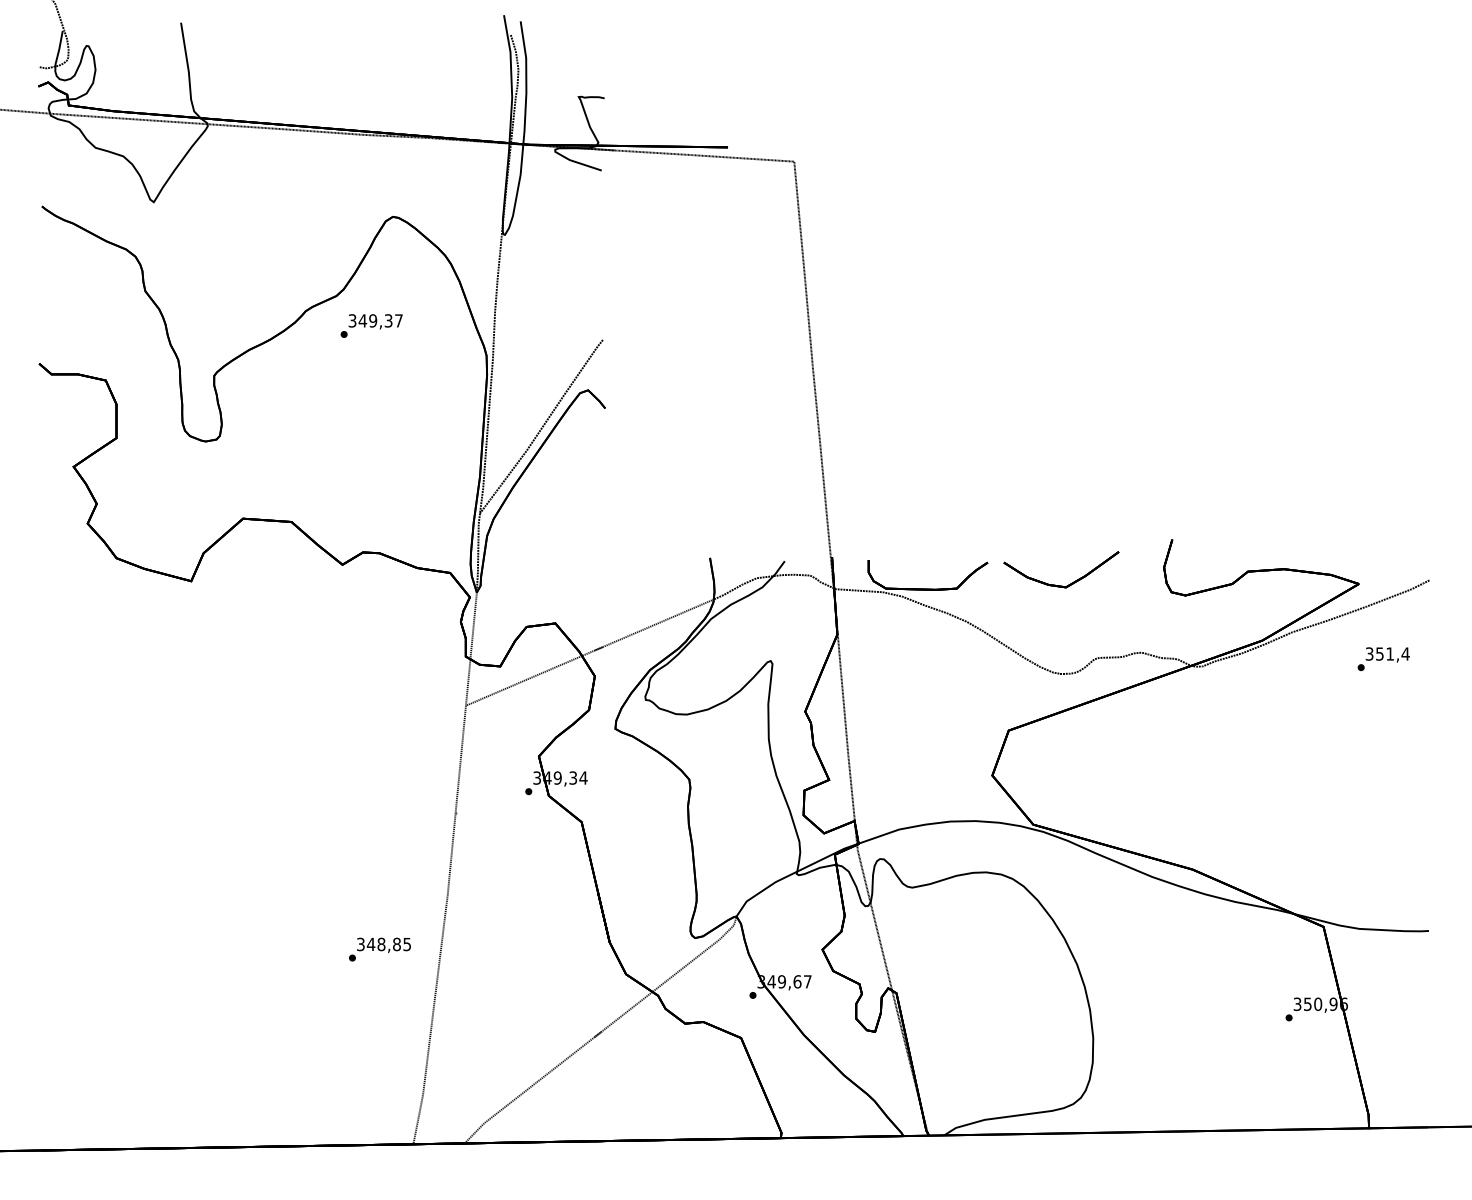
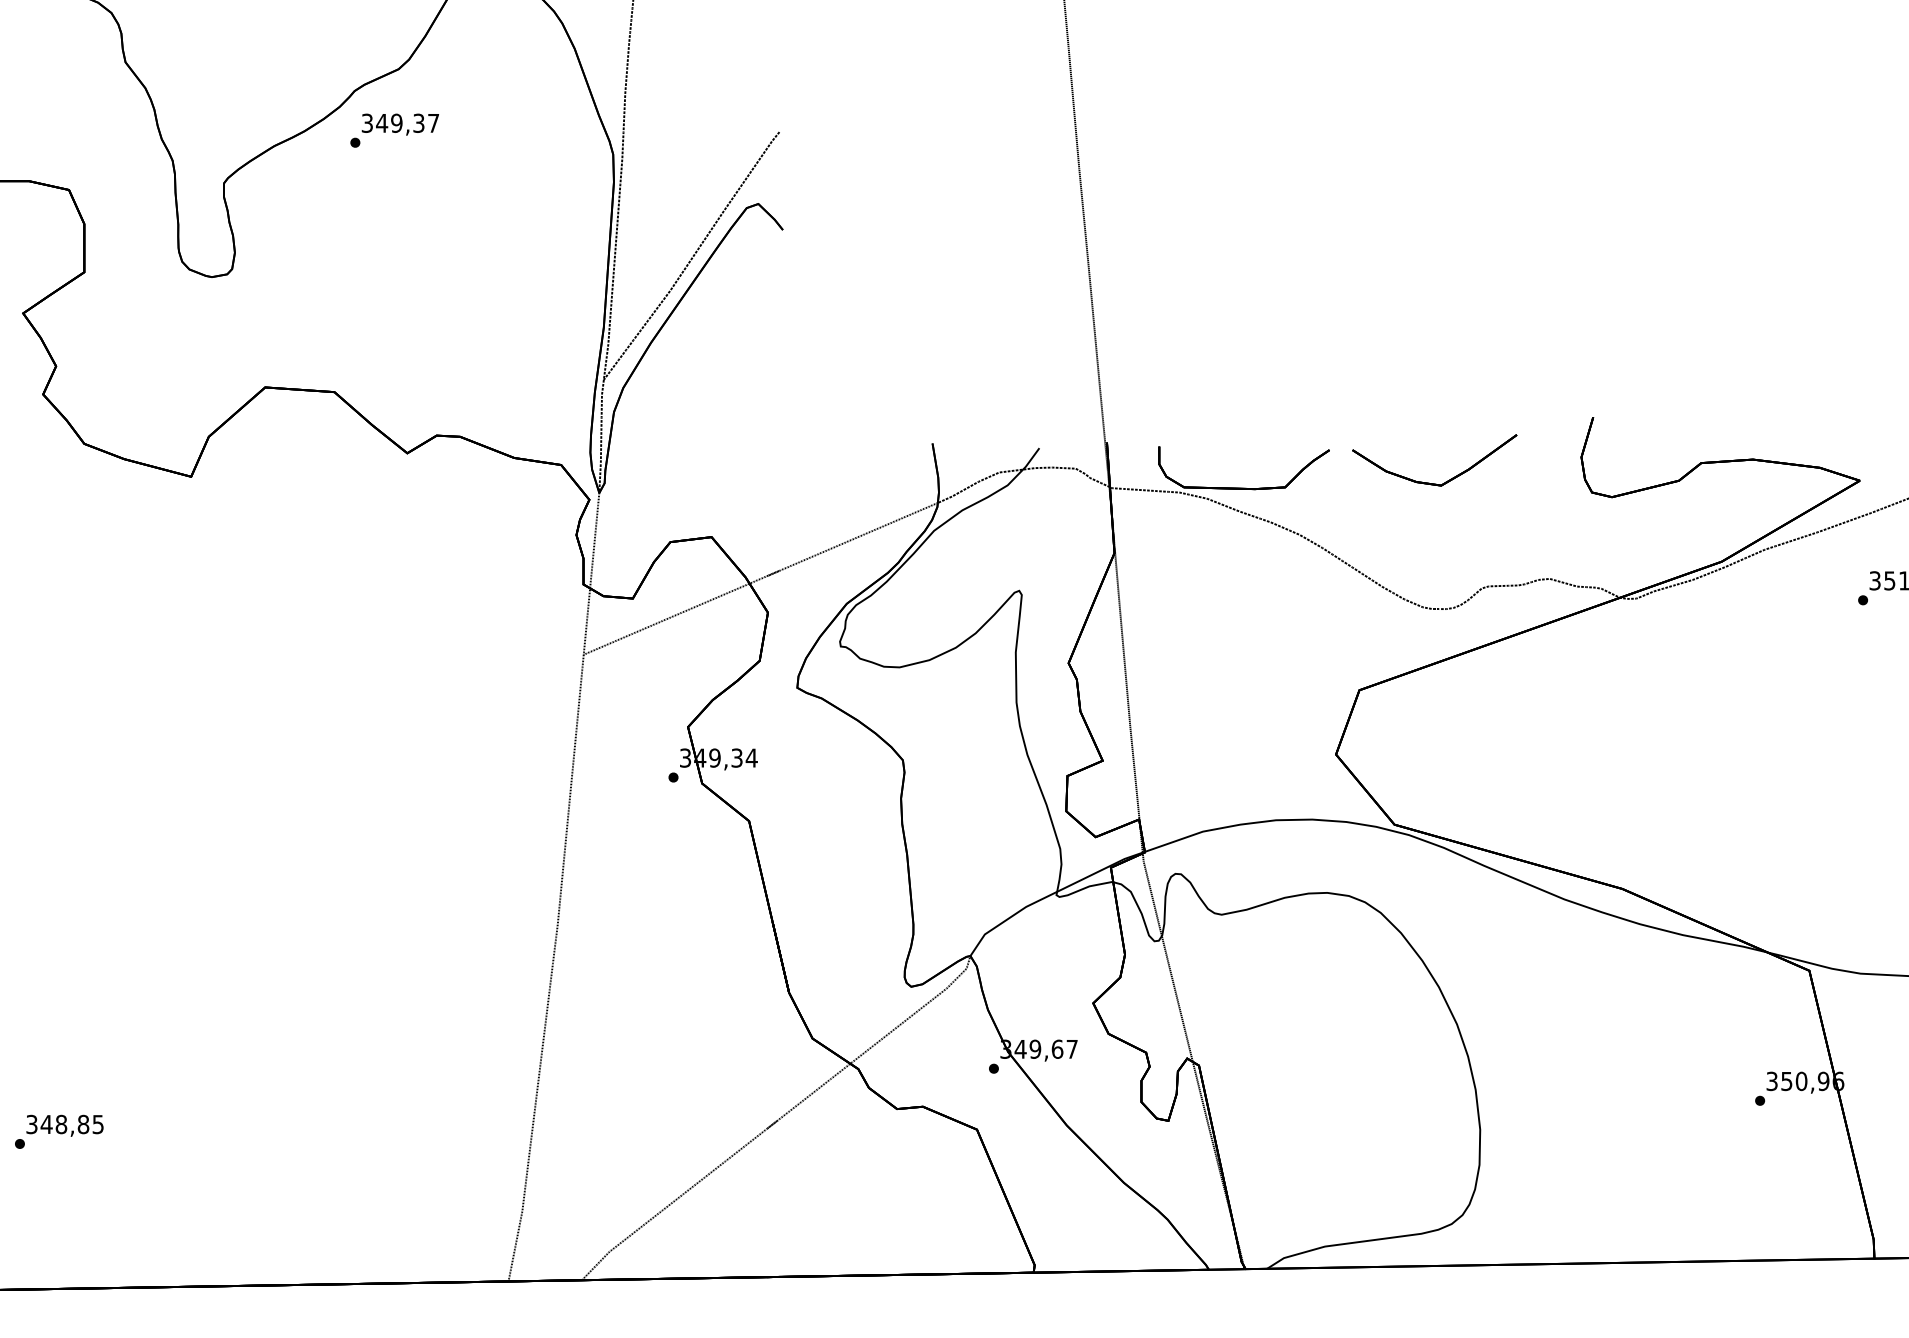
text: (371, 325) -> (394, 129), moved
text: (379, 949) -> (58, 1131), moved

